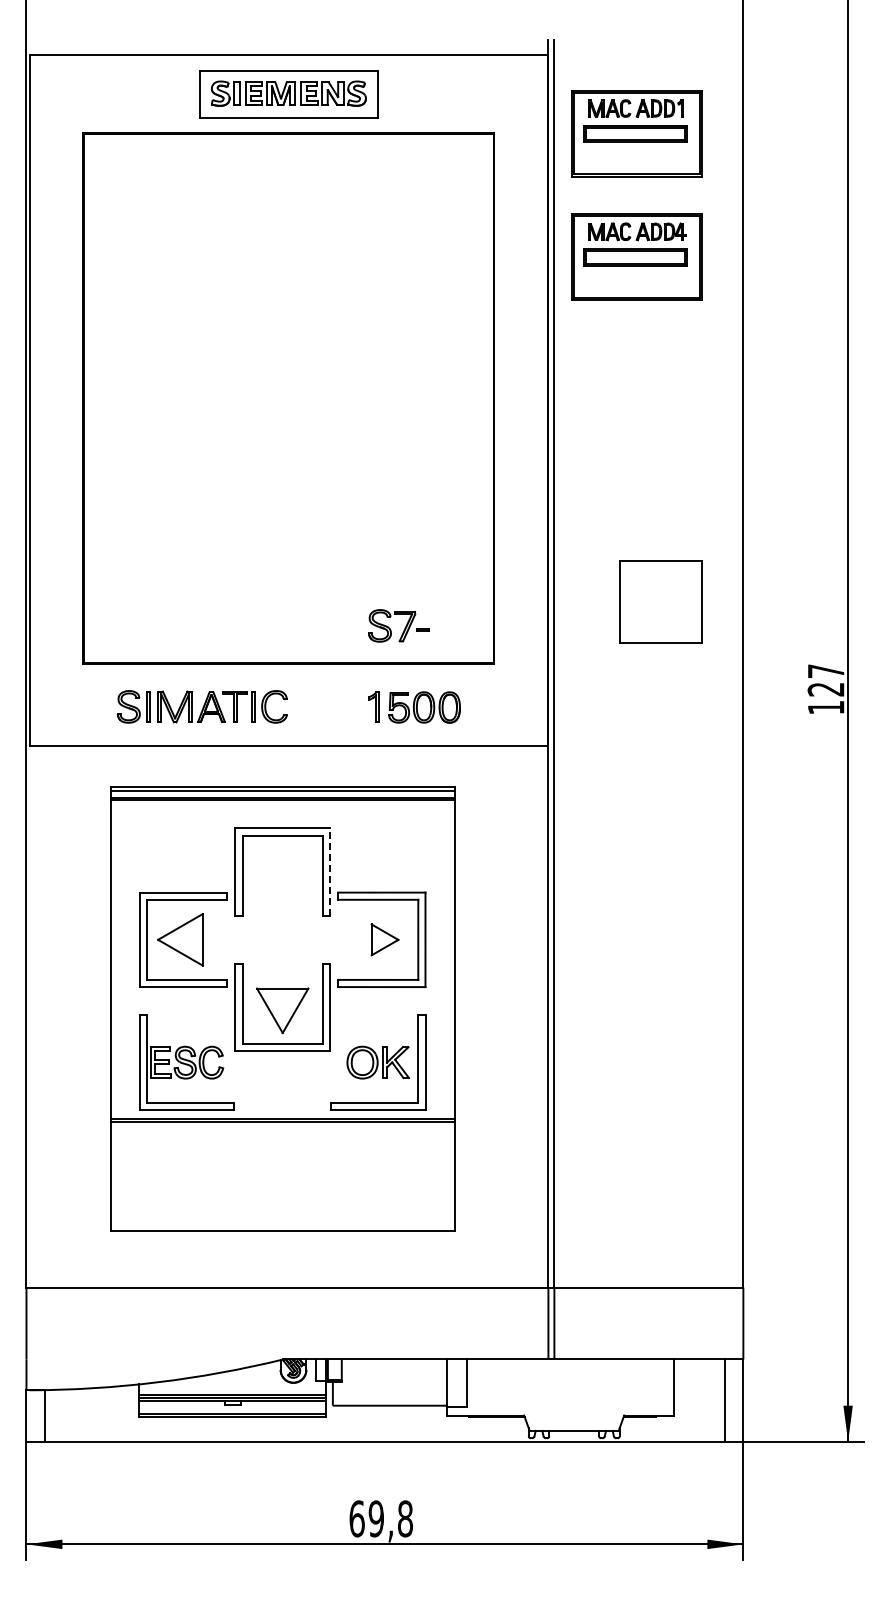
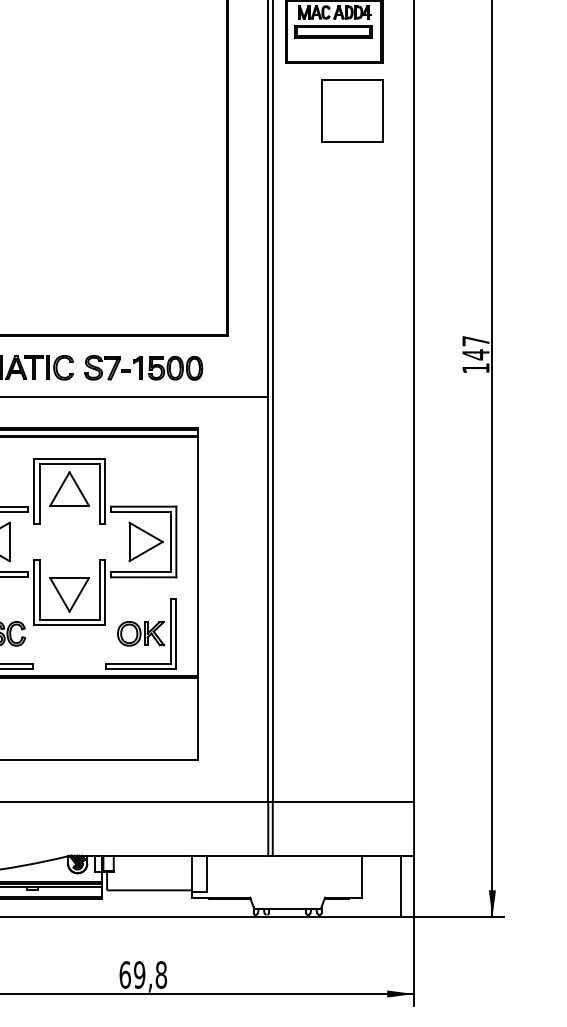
part: (660, 601) -> (352, 110), moved
part: (404, 628) -> (112, 369), moved
text: (825, 689) -> (475, 354), 127 -> 147
part: (282, 868) -> (69, 488), added
line: (329, 872) -> (104, 491), dashed -> solid
part: (384, 939) -> (145, 541), size x1.67

